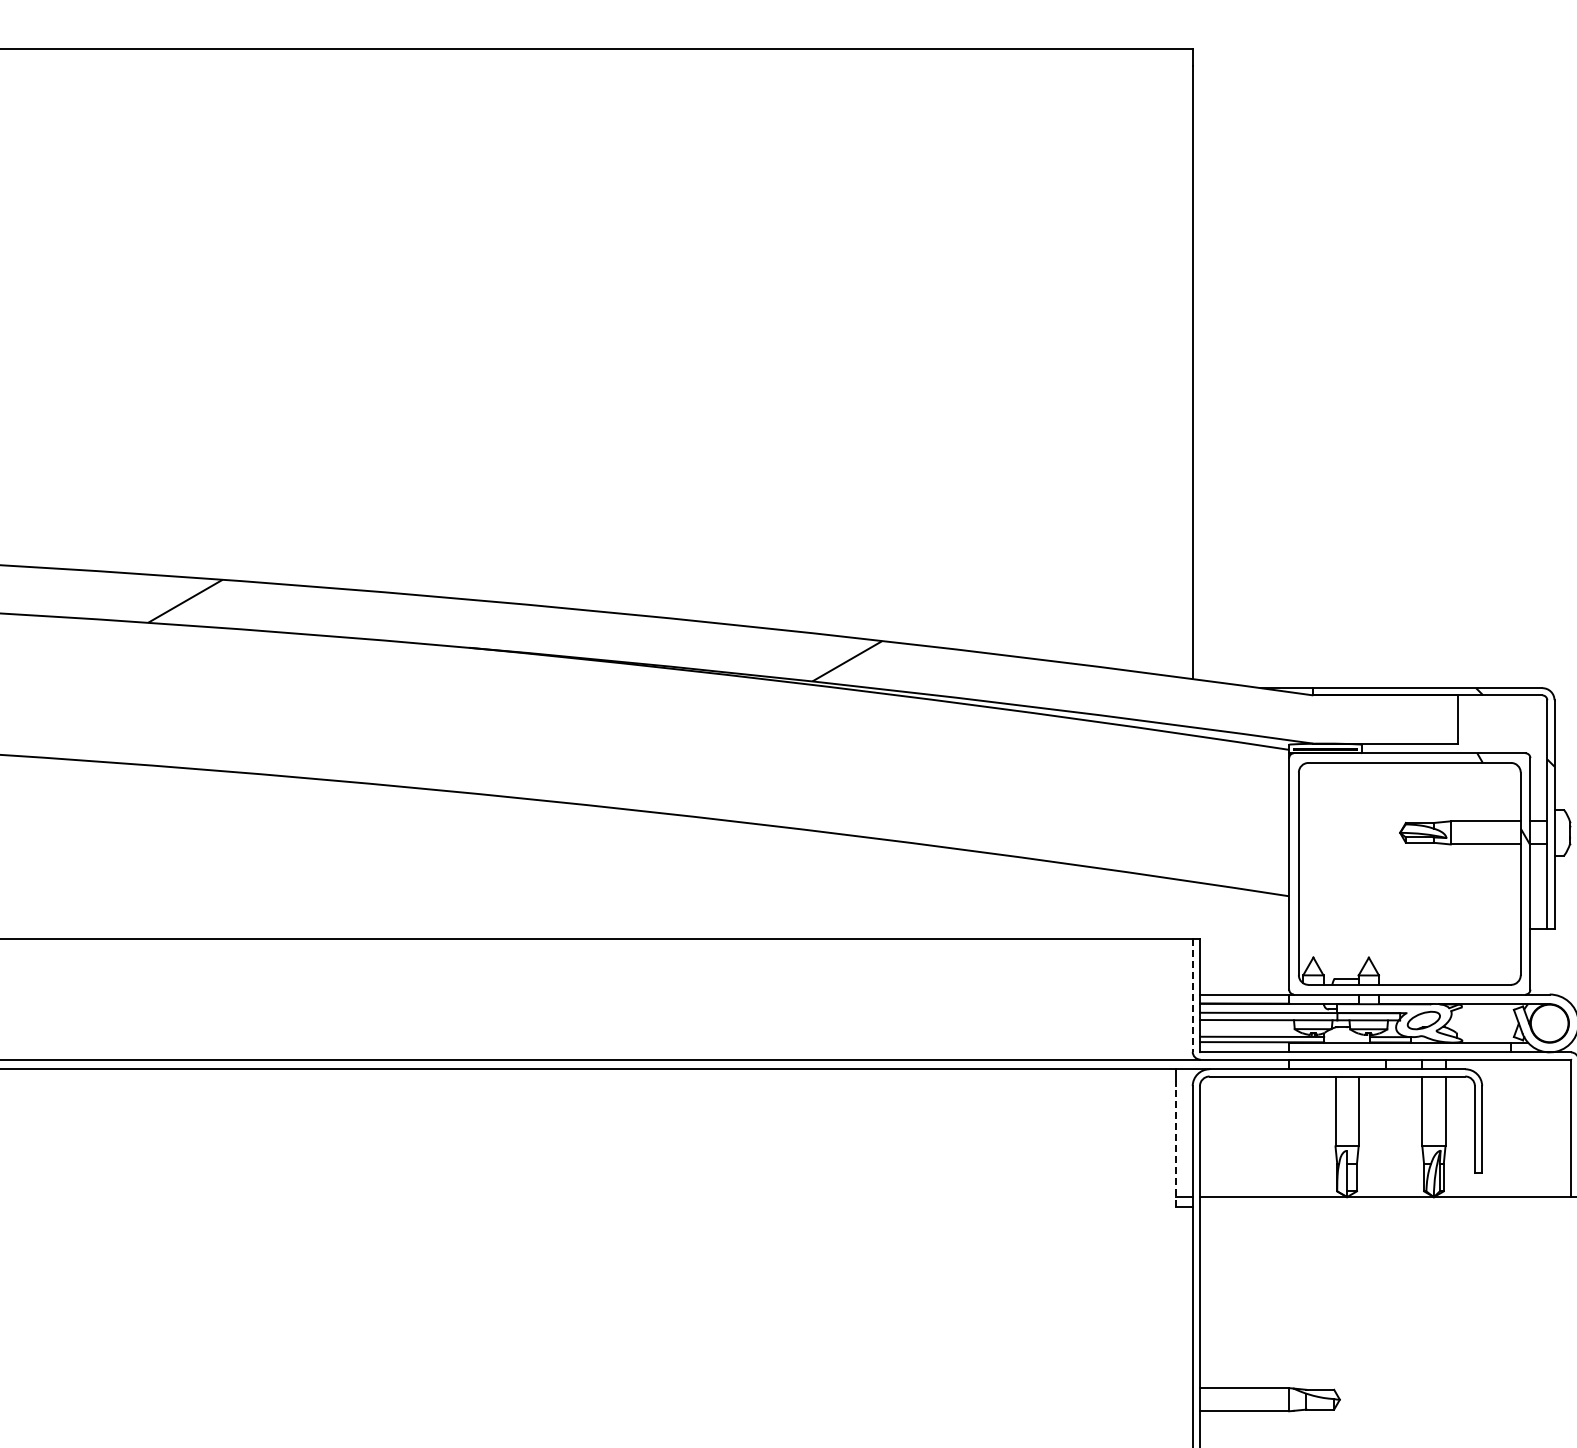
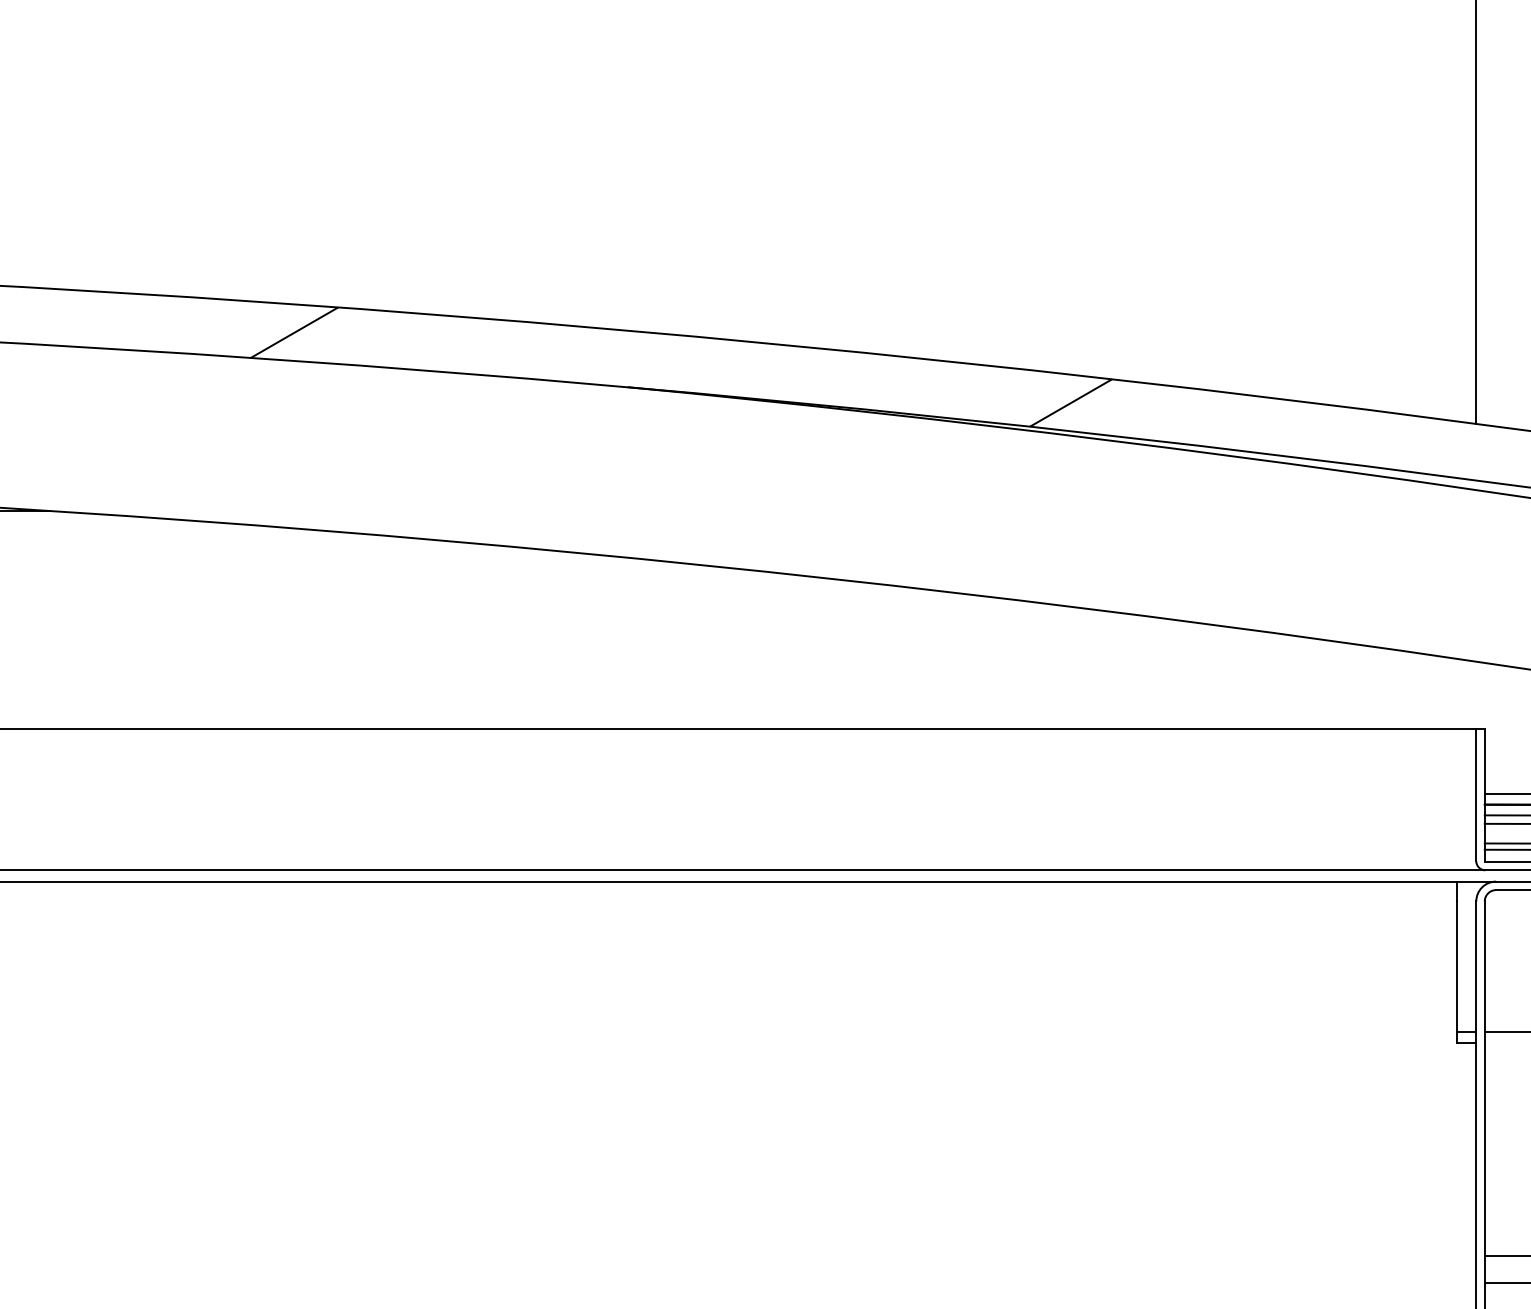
line: (1192, 995) -> (1476, 795), dashed -> solid
line: (1175, 1145) -> (1456, 971), dashed -> solid

